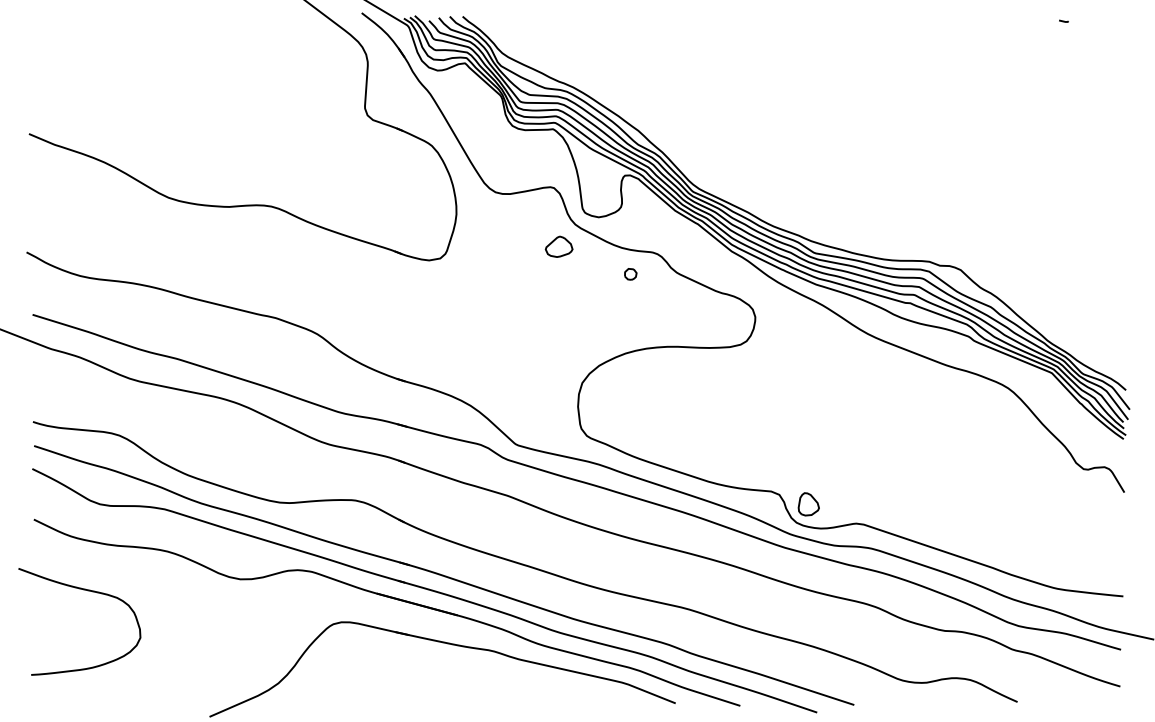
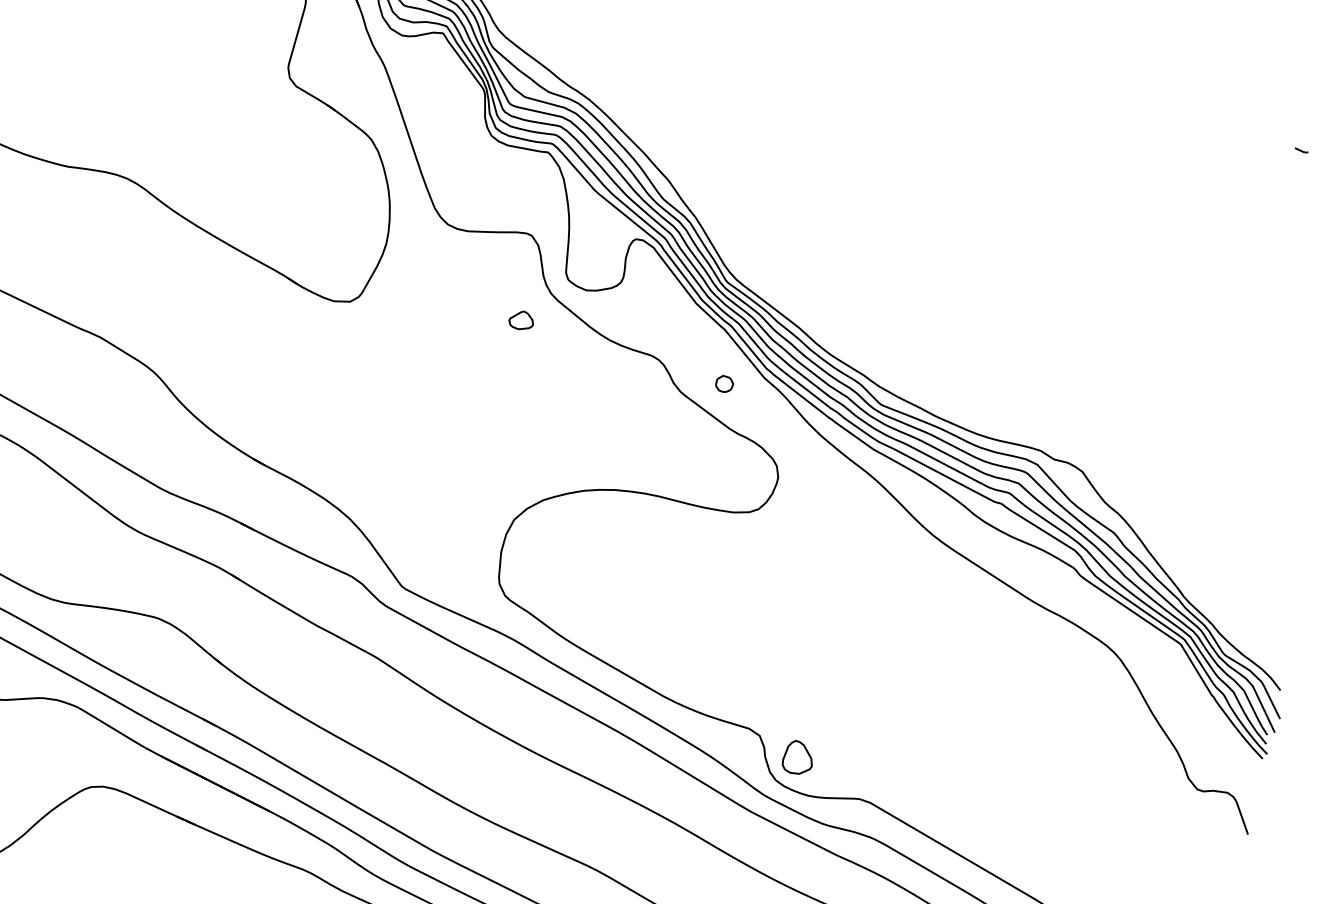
part: (558, 246) -> (520, 319), size x0.62
part: (630, 274) -> (724, 384), moved

